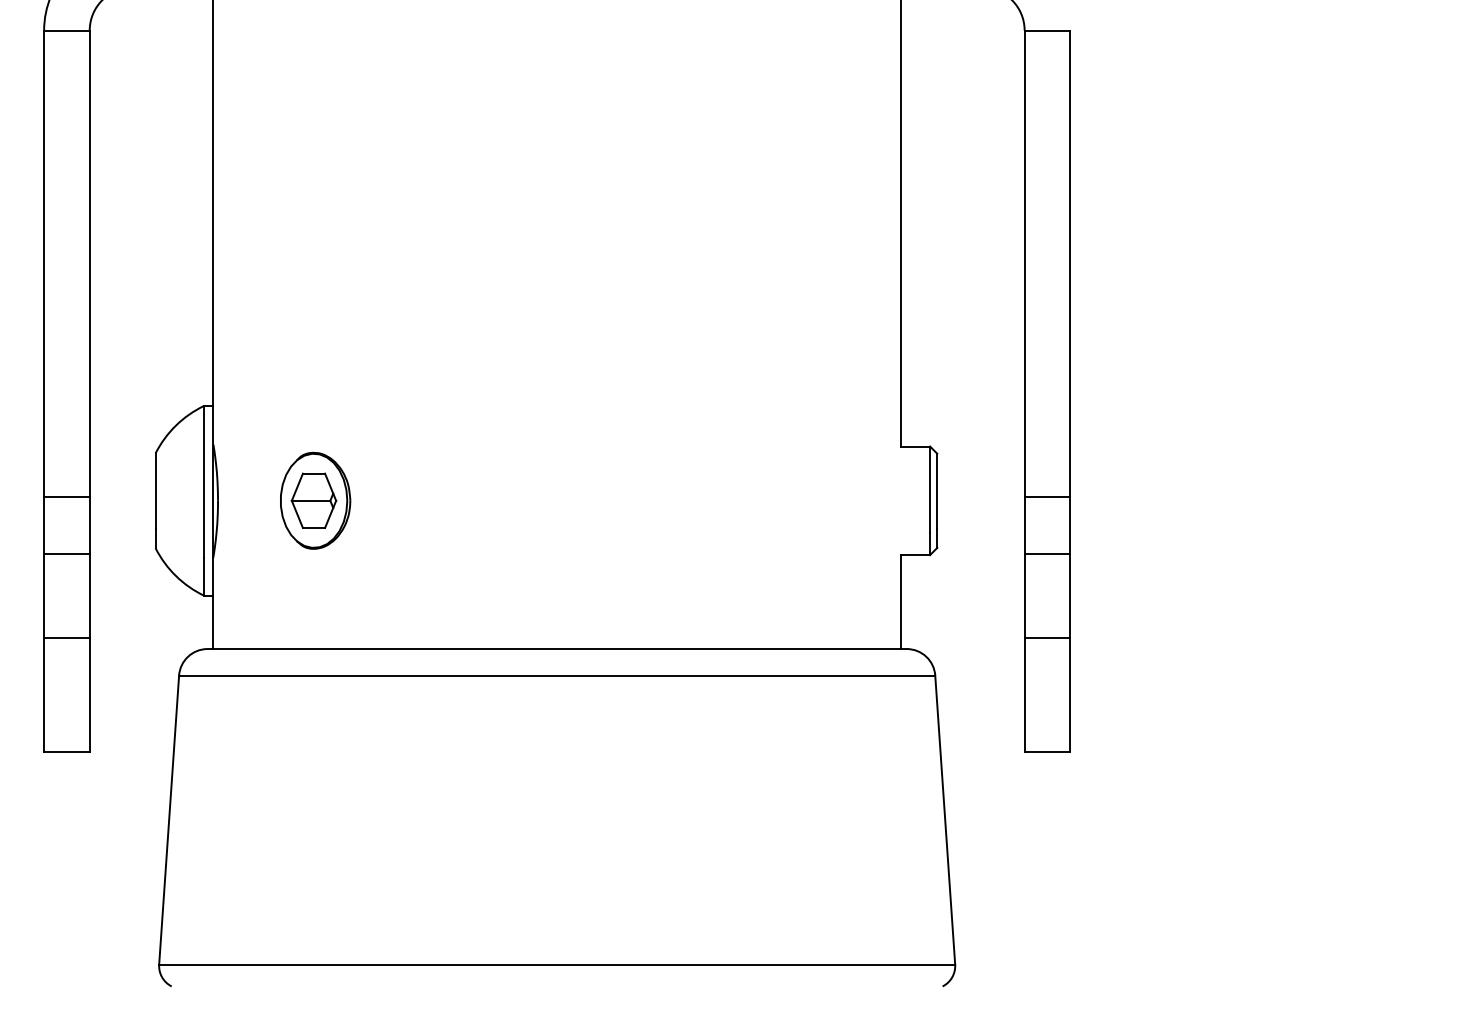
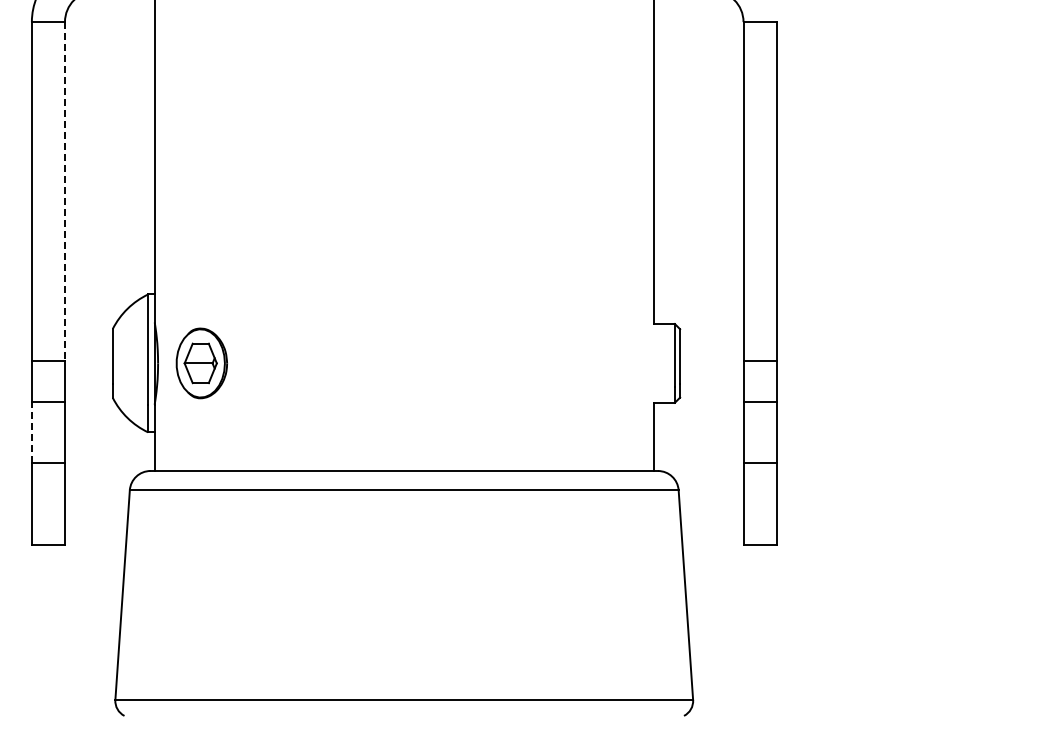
line: (89, 263) -> (64, 191), solid -> dashed
part: (315, 500) -> (201, 363), moved
line: (43, 594) -> (31, 431), solid -> dashed

